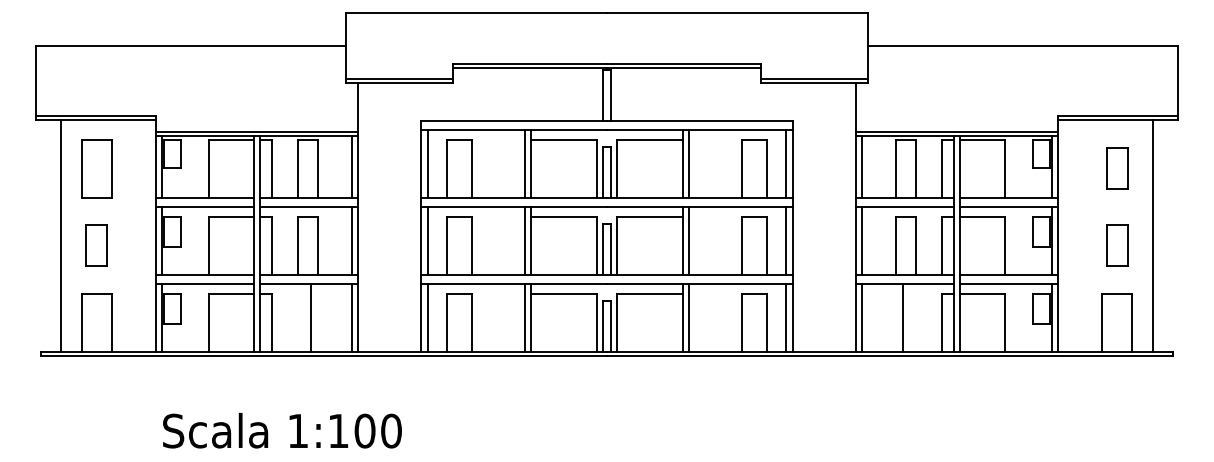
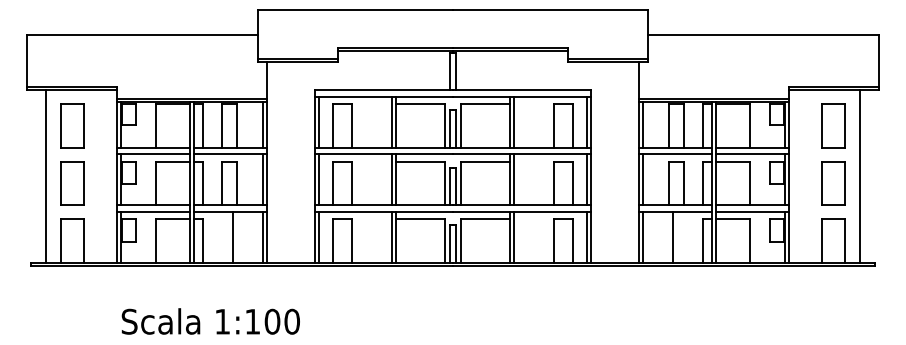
part: (1117, 167) -> (833, 125), size x1.43
part: (96, 245) -> (72, 183), size x1.43
part: (1117, 245) -> (833, 183), size x1.43

